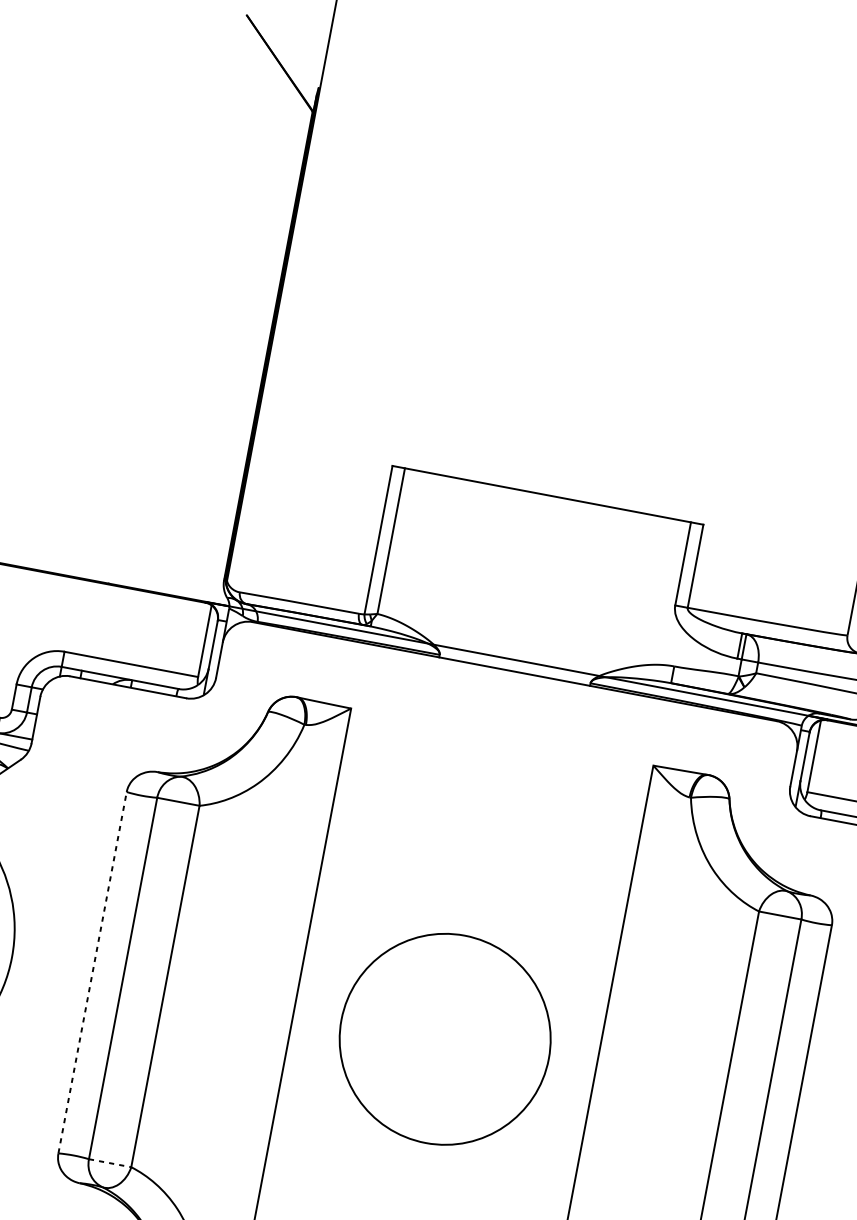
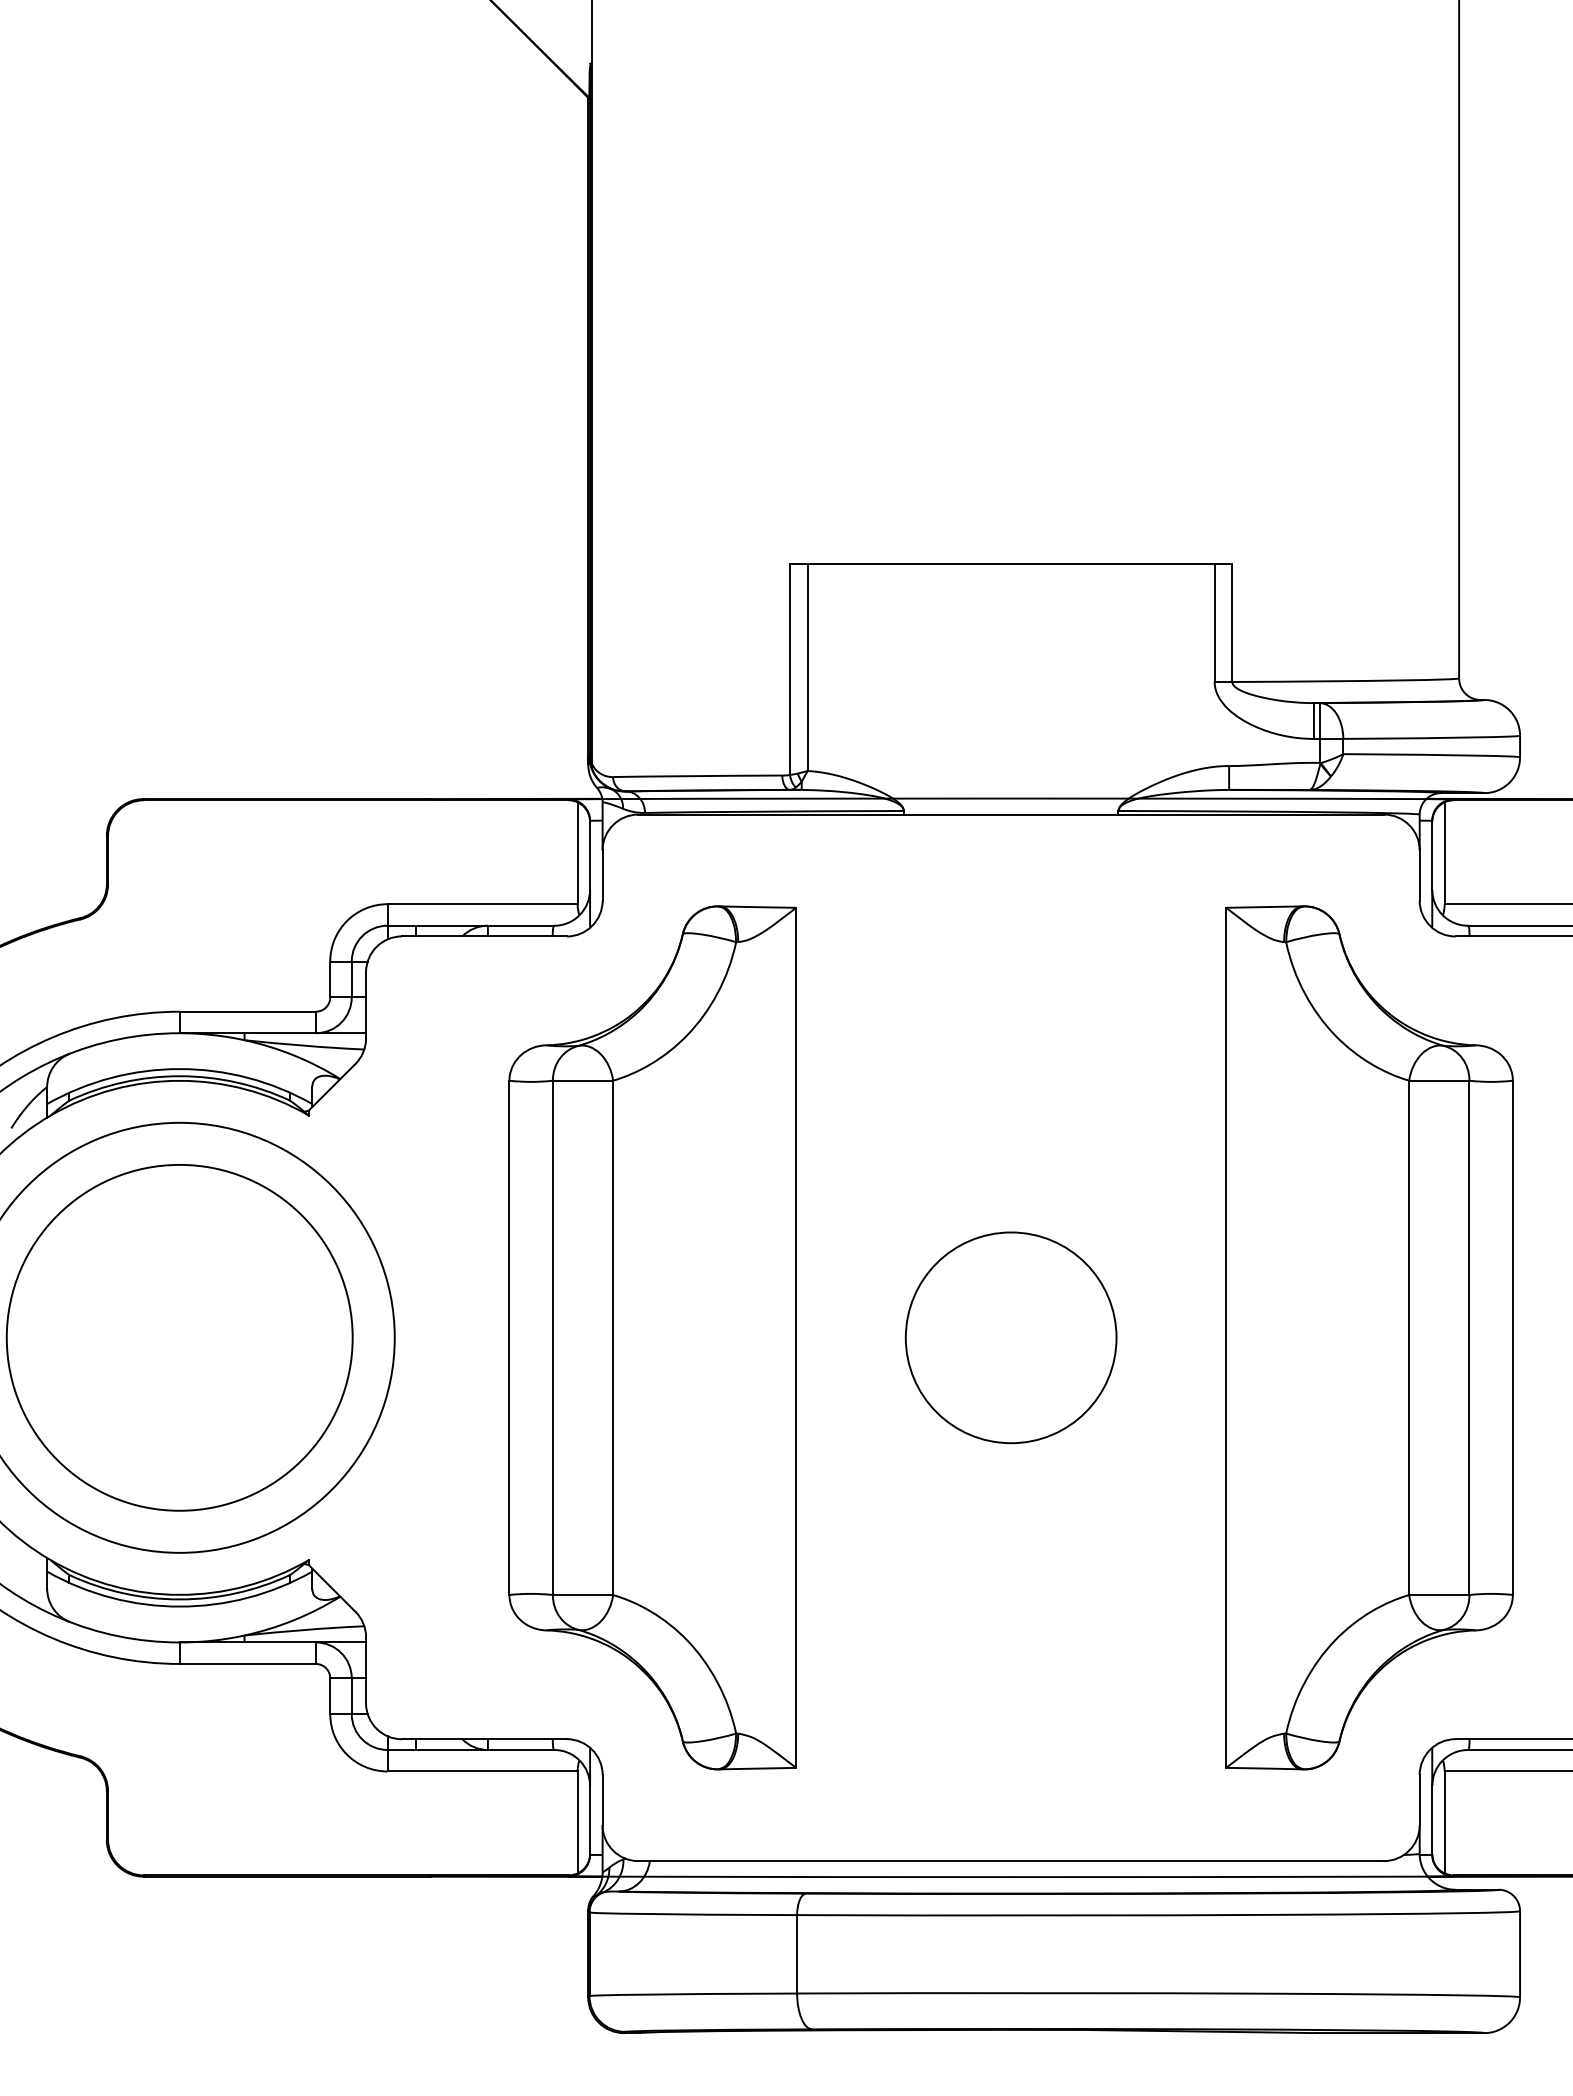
line: (92, 972) -> (509, 1337), dashed -> solid
circle: (444, 1039) -> (1010, 1337), size x0.71
line: (110, 1163) -> (583, 1595), dashed -> solid

